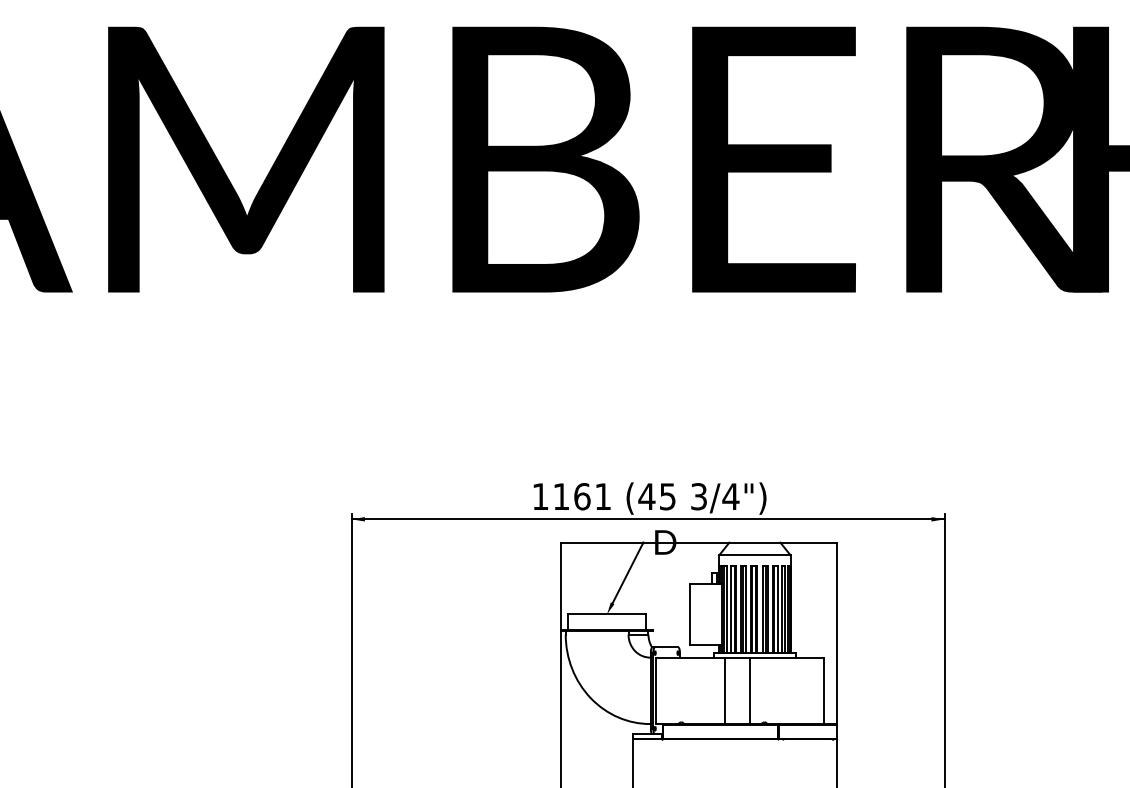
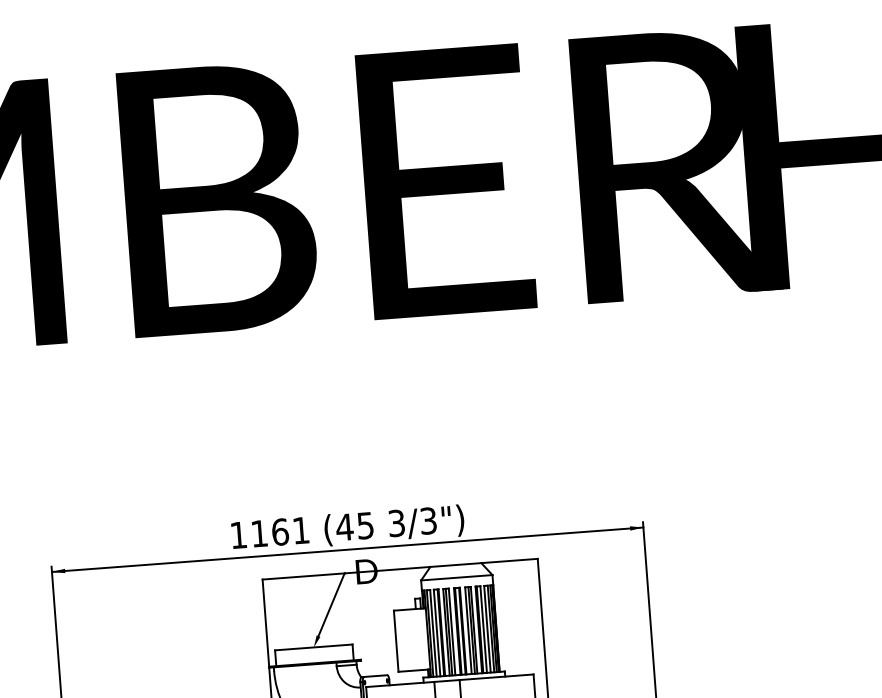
text: (730, 496) -> (428, 520), 3/4") -> 3/3")

